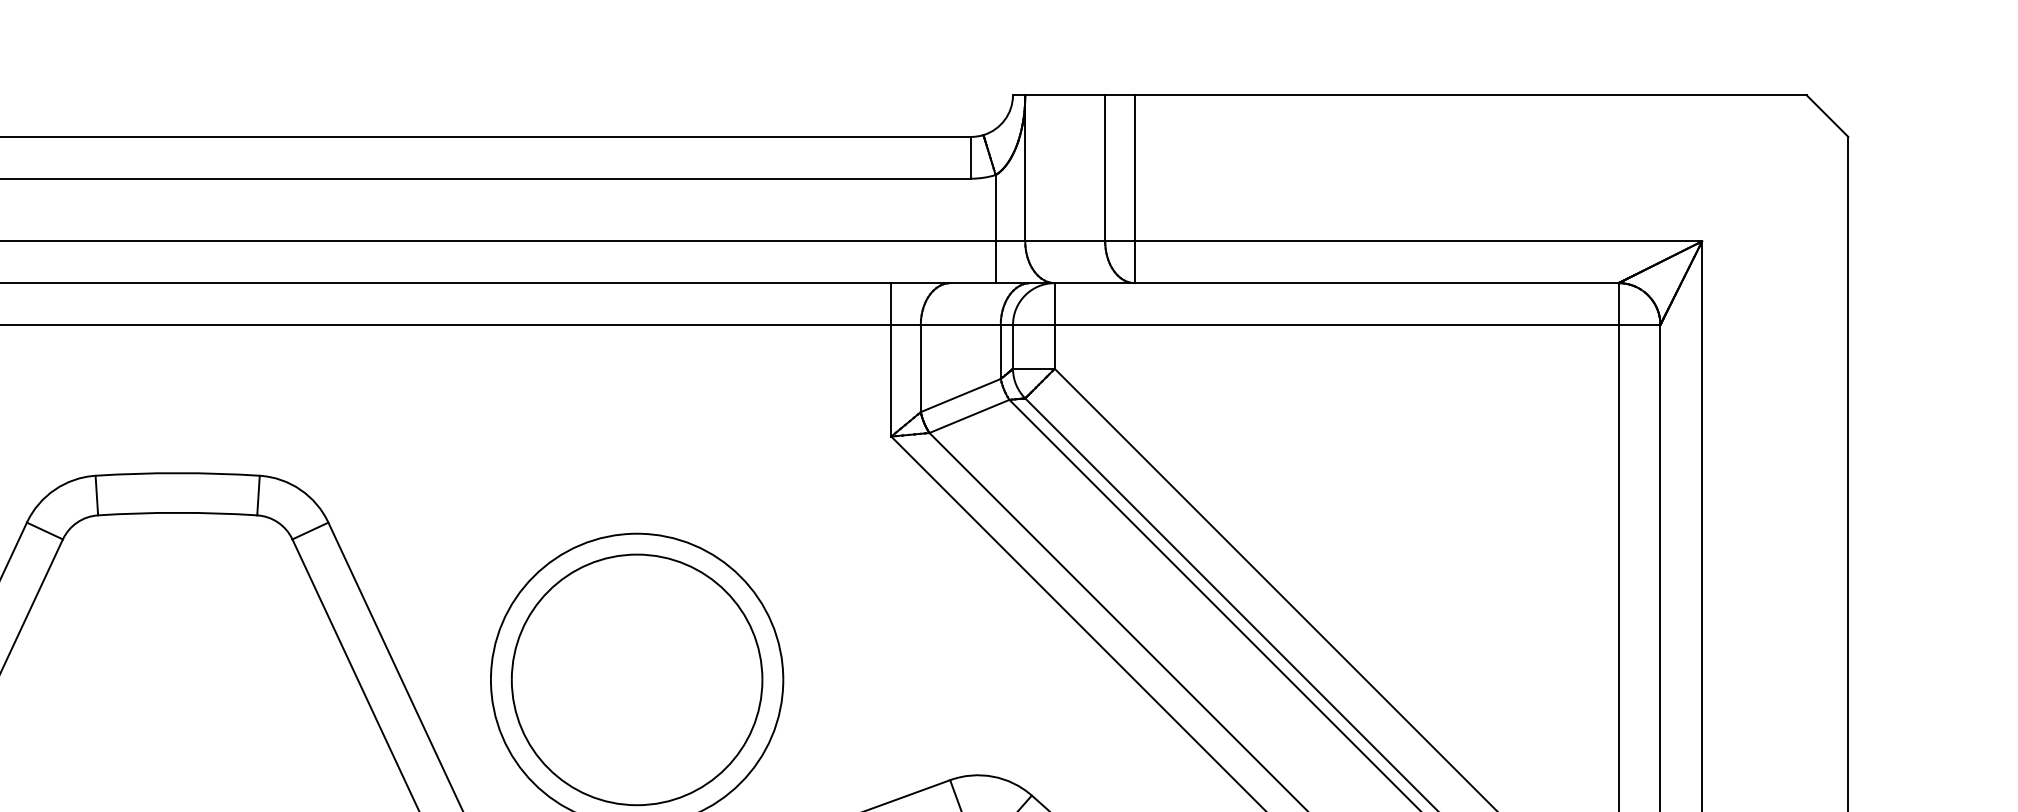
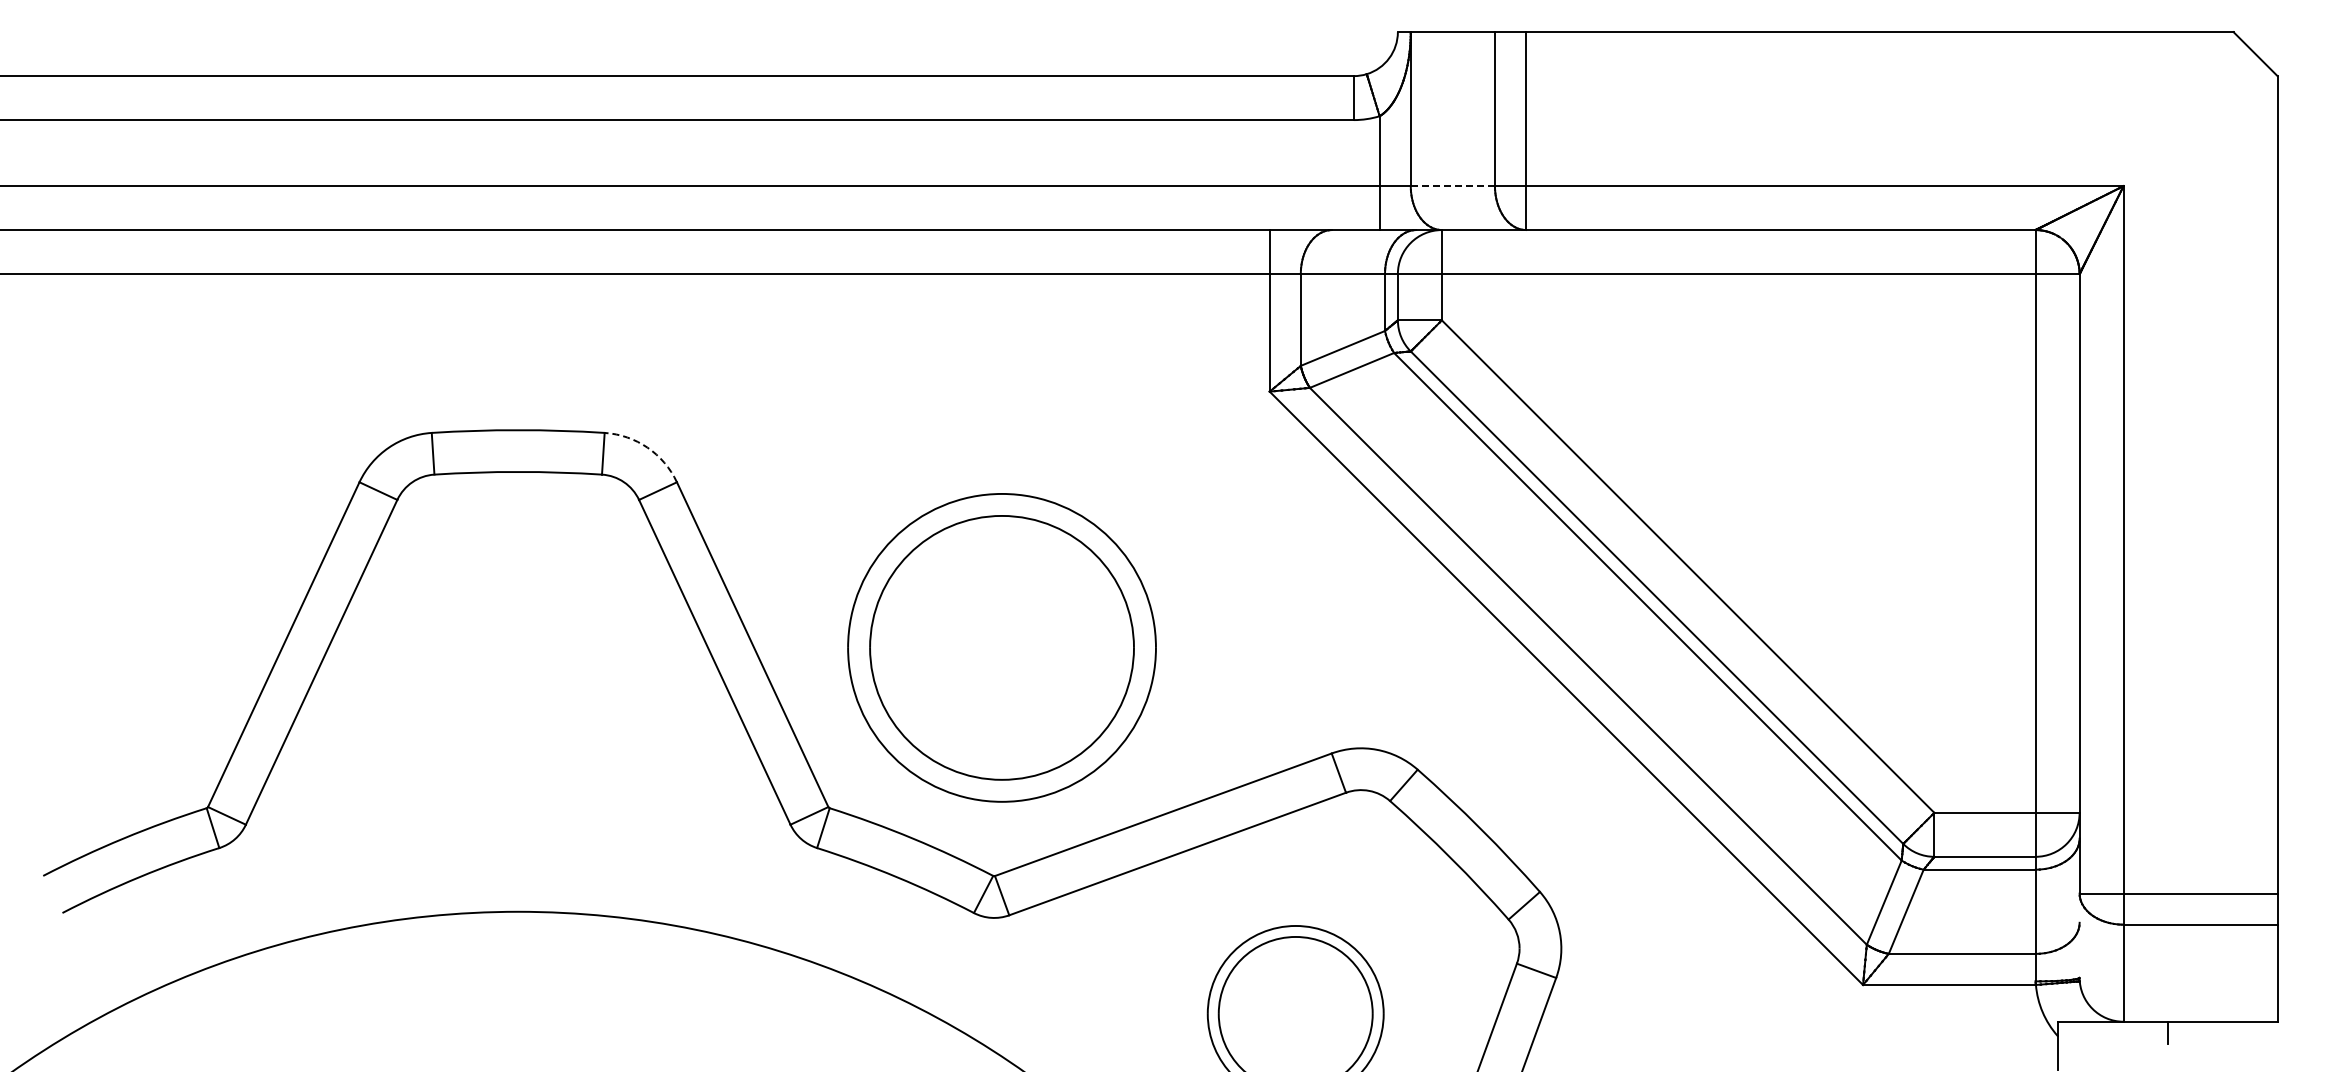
line: (1065, 241) -> (1453, 186), solid -> dashed
arc: (300, 489) -> (647, 447), solid -> dashed

